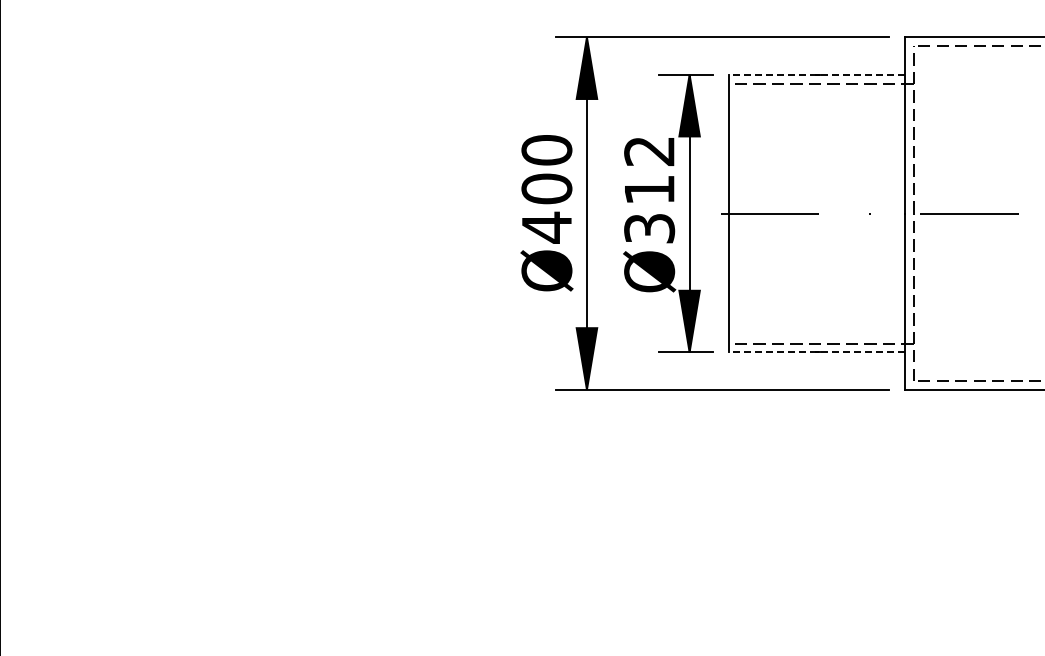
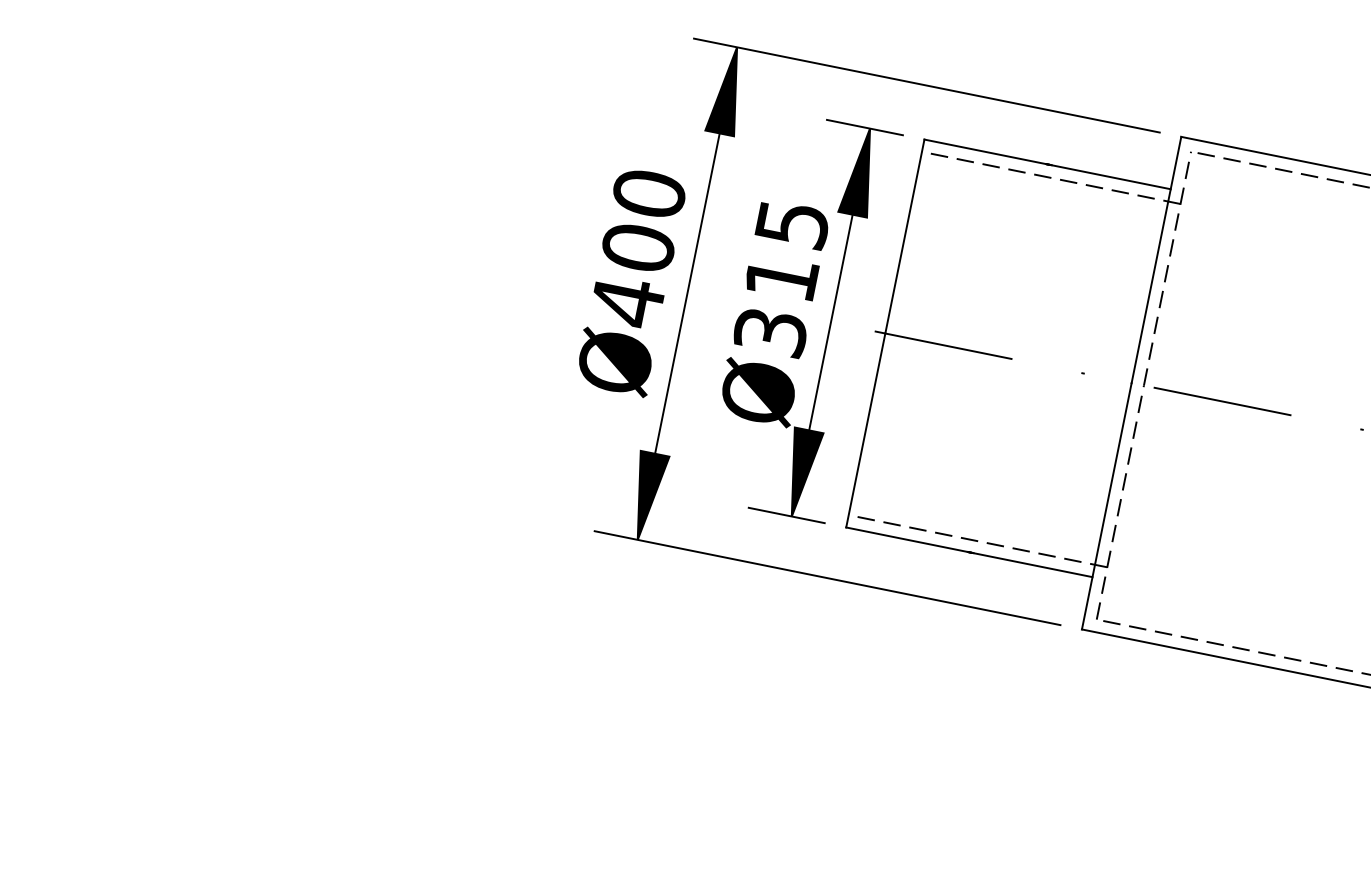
line: (816, 74) -> (1047, 163), dashed -> solid
text: (649, 151) -> (792, 224), Ø312 -> Ø315
line: (816, 352) -> (969, 552), dashed -> solid

